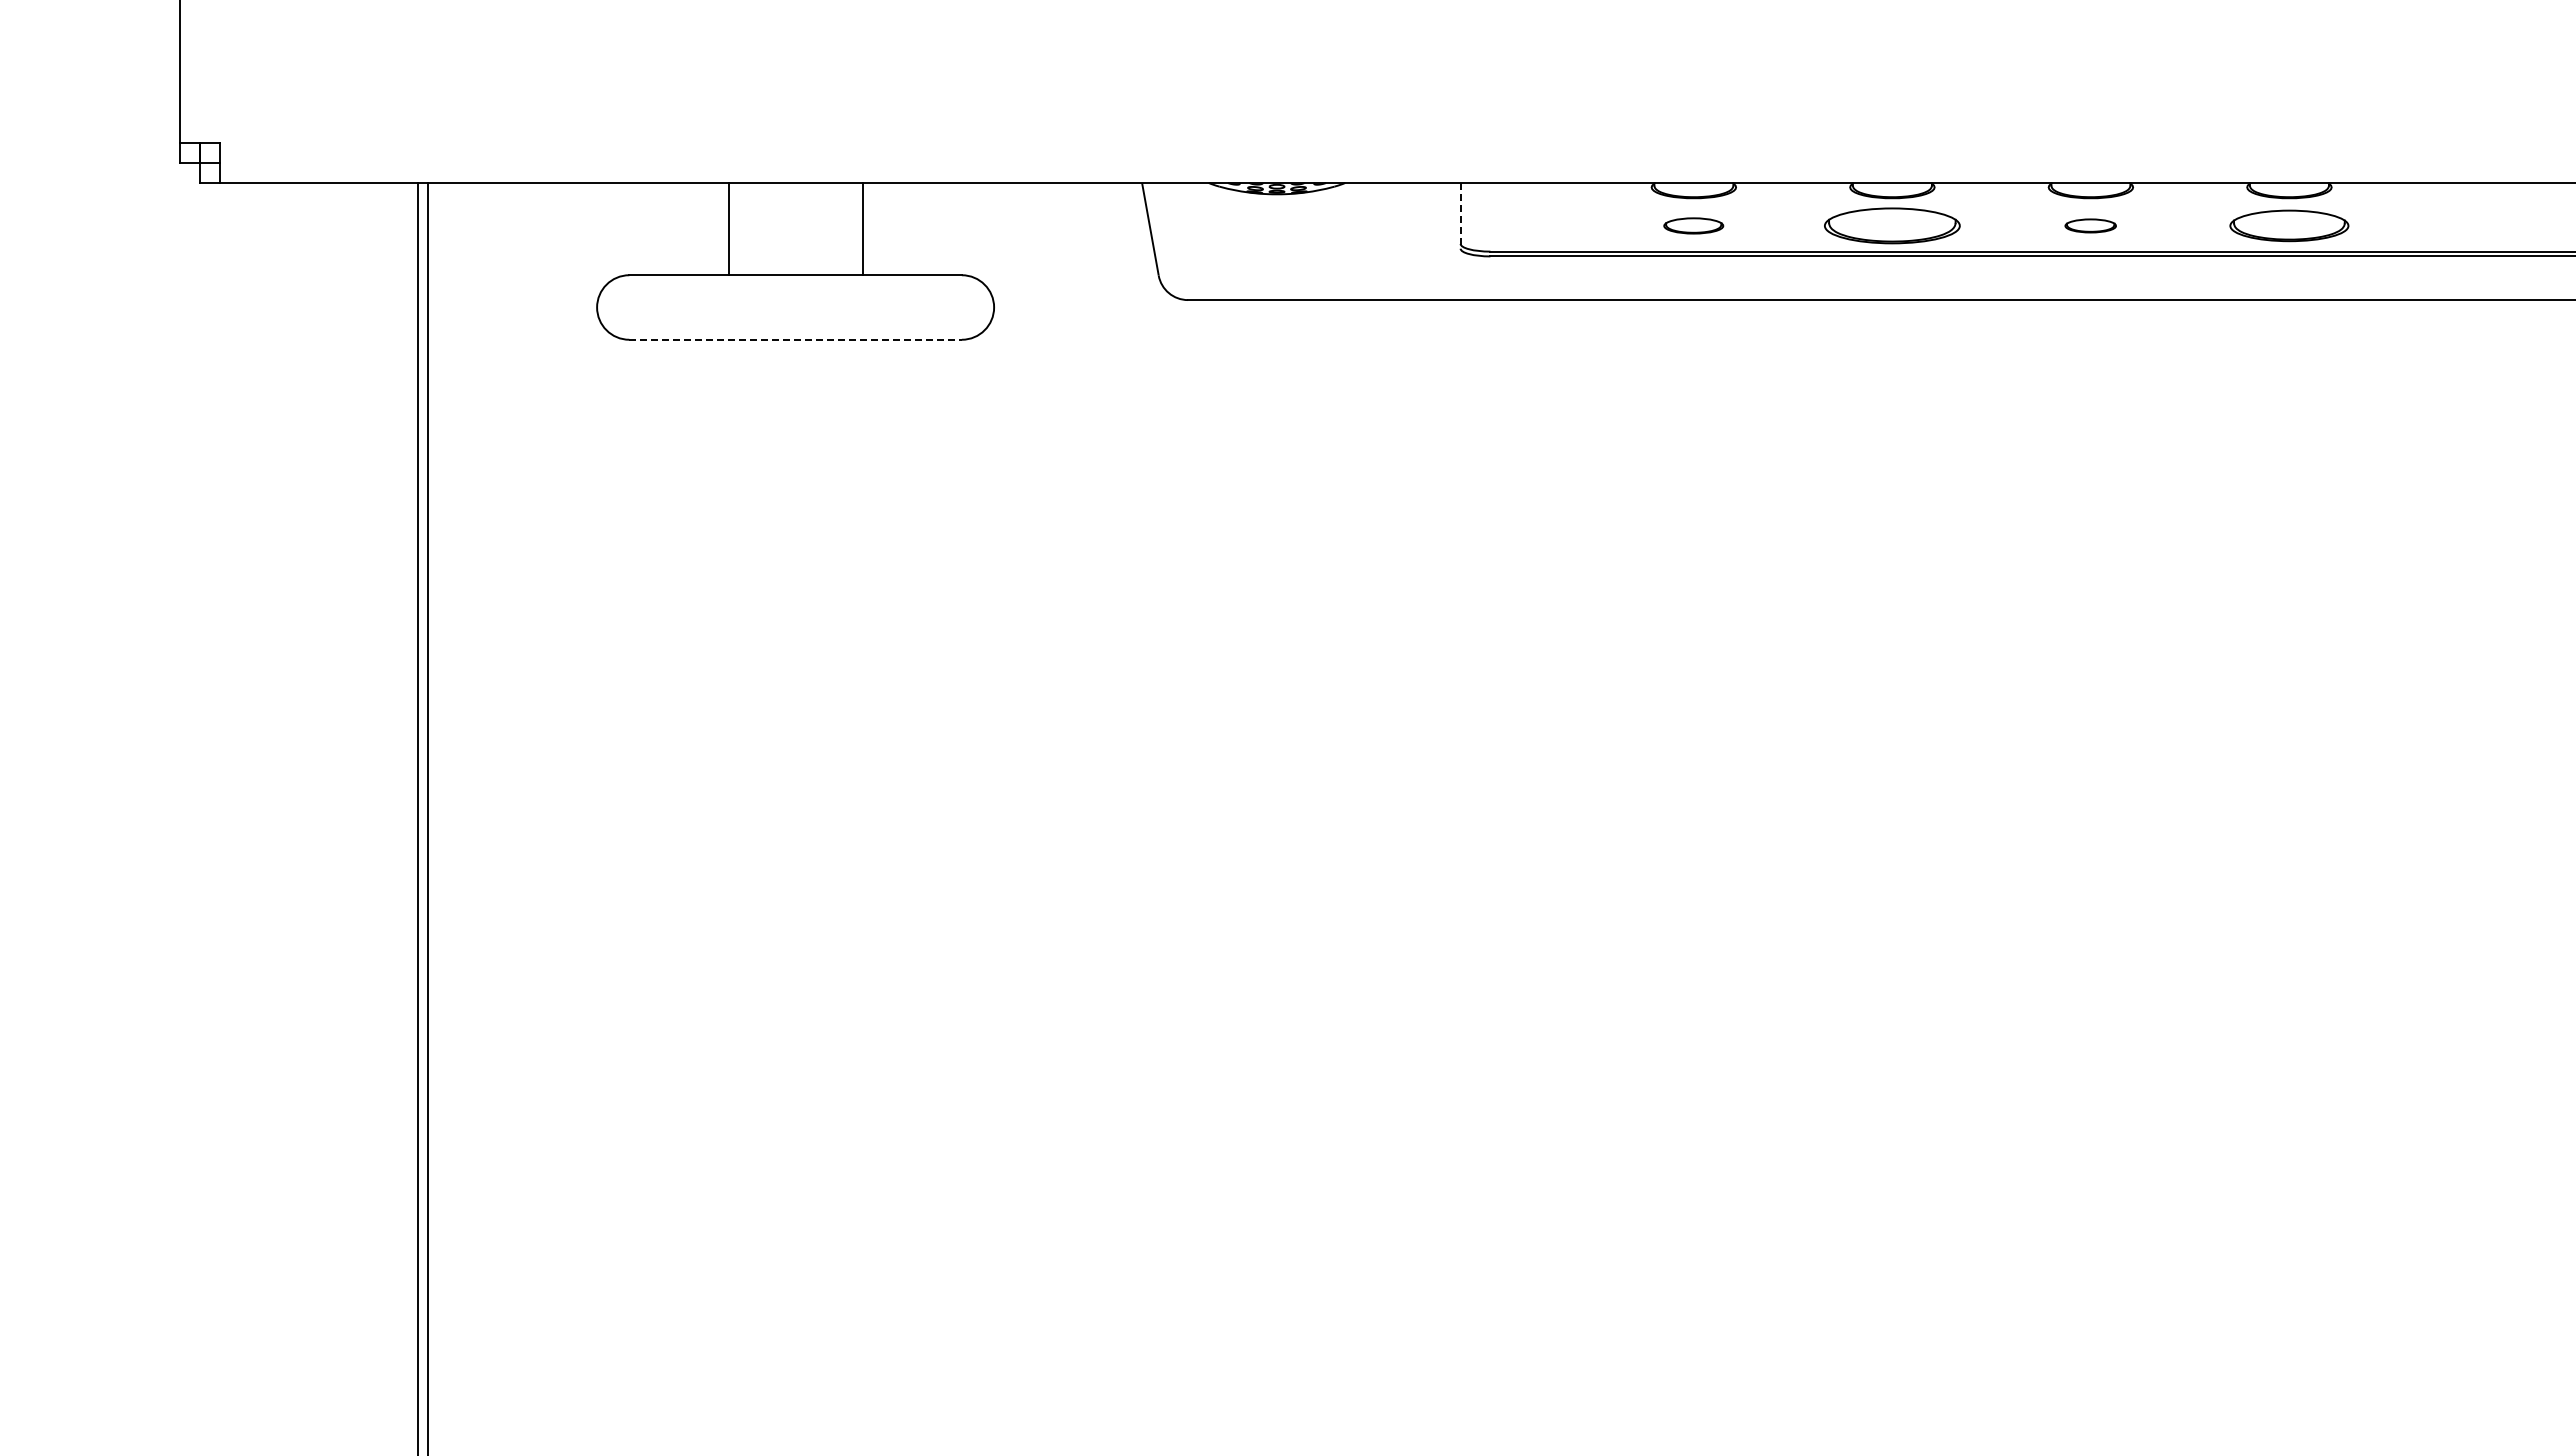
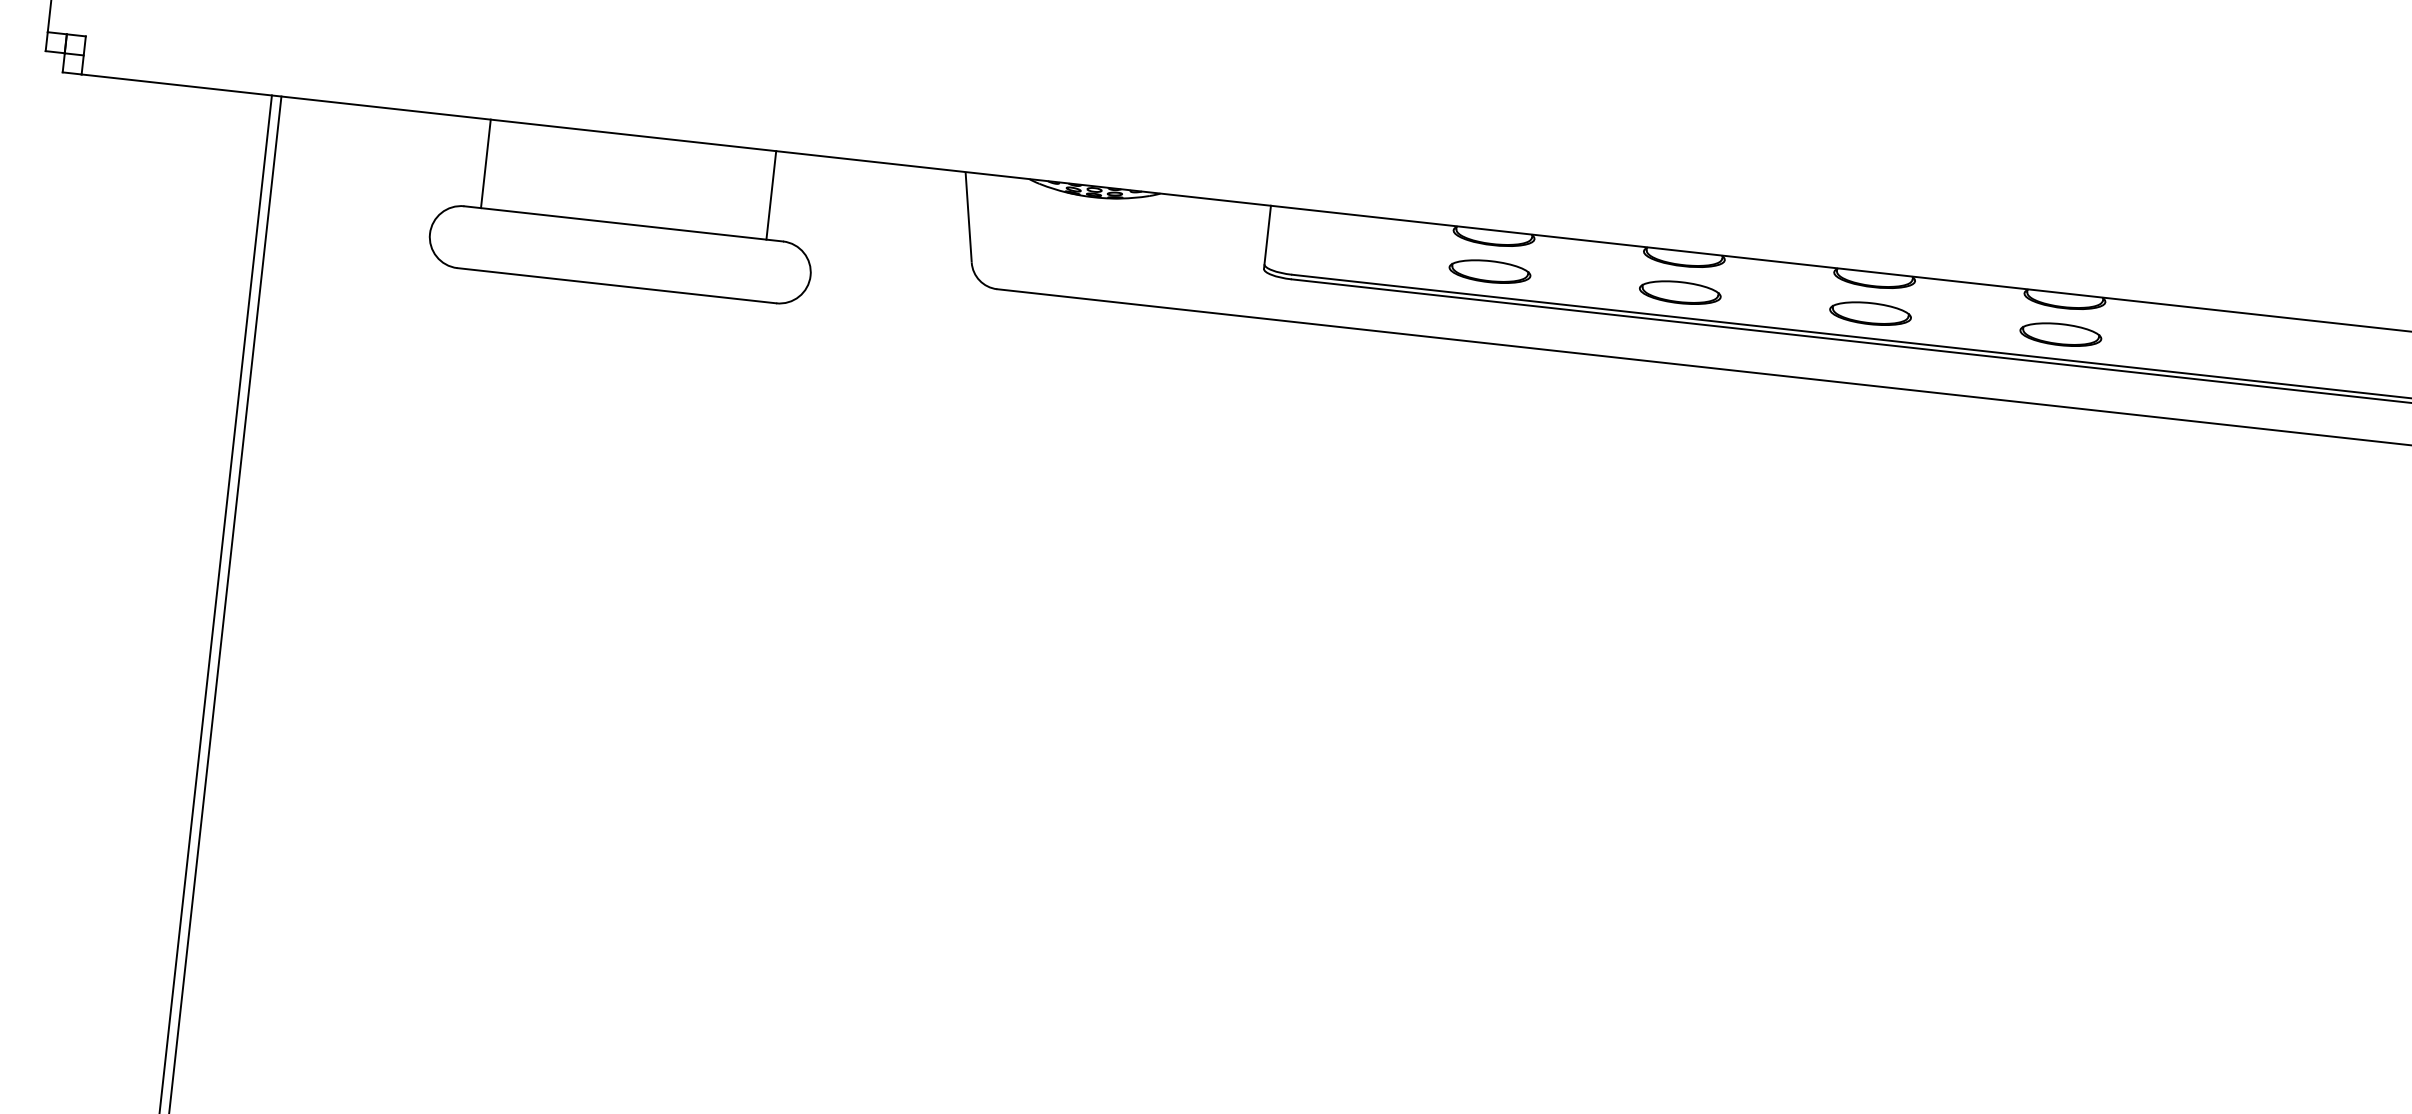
line: (1460, 215) -> (1267, 236), dashed -> solid
part: (1693, 225) -> (1489, 271), size x1.43
part: (1892, 225) -> (1680, 292), size x0.62
part: (2090, 225) -> (1870, 313), size x1.67
part: (2289, 225) -> (2060, 334), size x0.71
line: (728, 228) -> (485, 163), moved
line: (862, 228) -> (771, 194), moved
line: (796, 339) -> (617, 285), dashed -> solid

